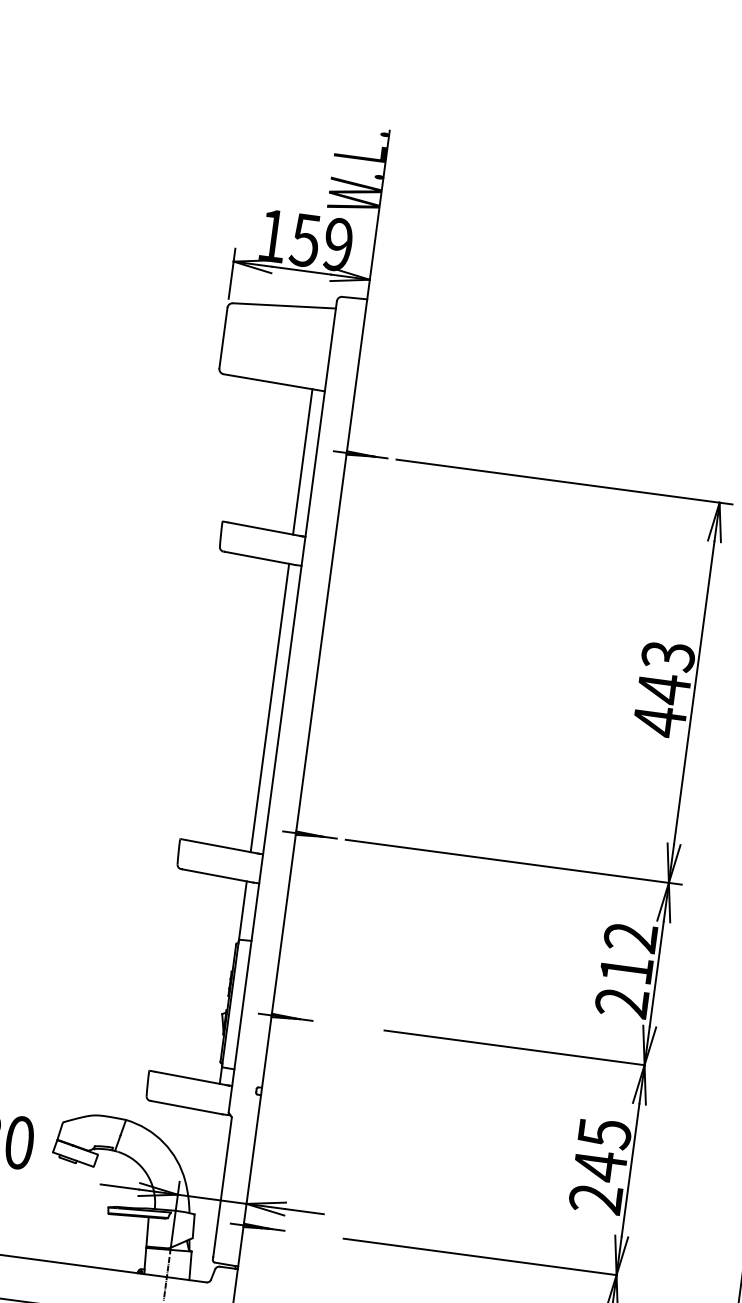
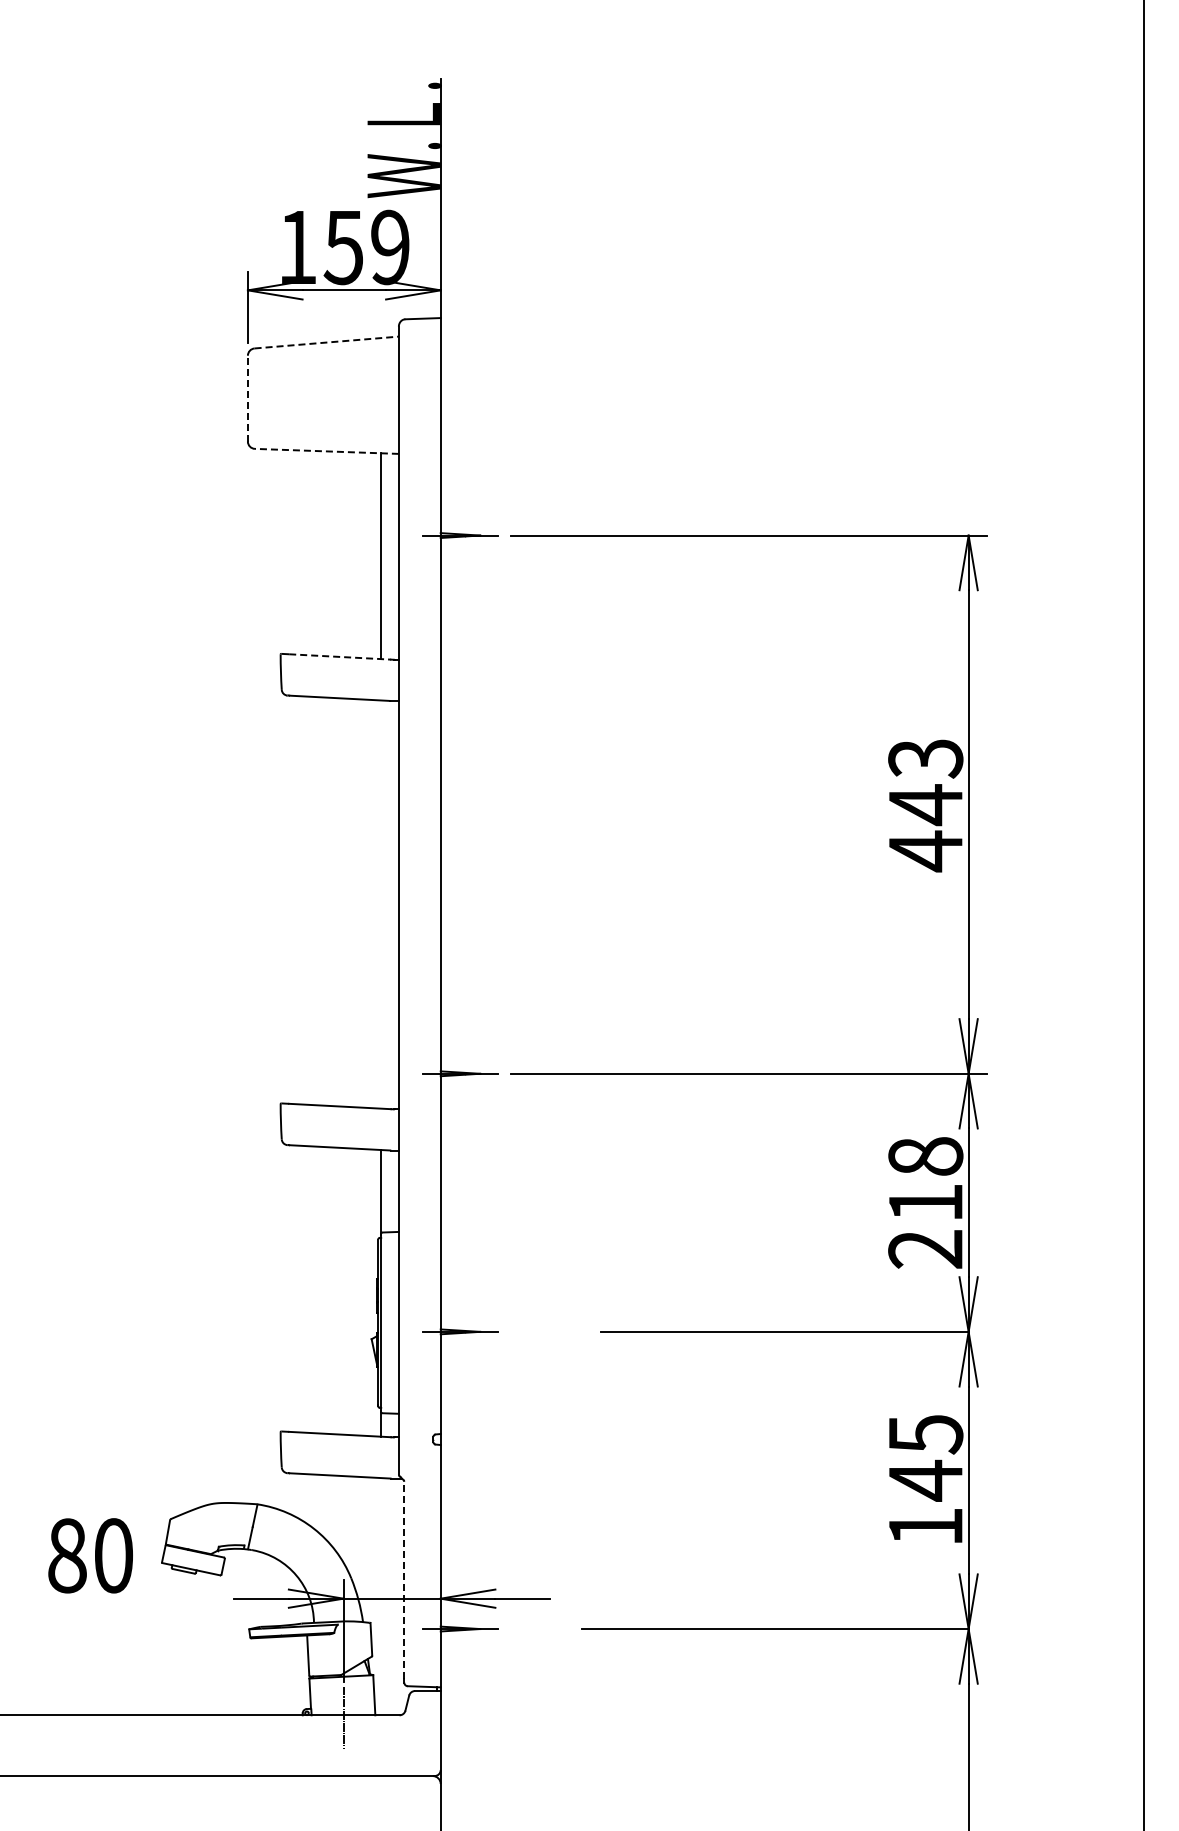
line: (284, 305) -> (327, 342), solid -> dashed
line: (223, 337) -> (247, 398), solid -> dashed
line: (273, 382) -> (326, 451), solid -> dashed
line: (264, 528) -> (340, 656), solid -> dashed
line: (270, 707) -> (381, 904), removed
text: (630, 937) -> (925, 1156), 212 -> 218
line: (222, 1187) -> (404, 1580), solid -> dashed
text: (595, 1198) -> (925, 1526), 245 -> 145

